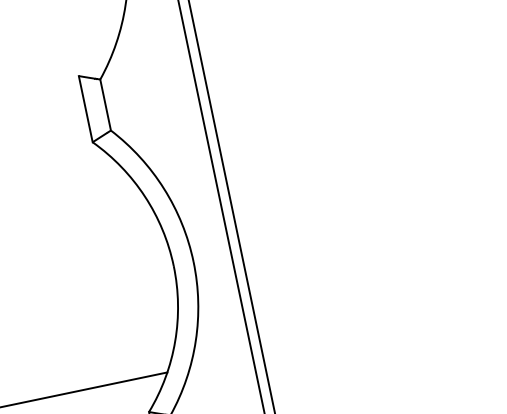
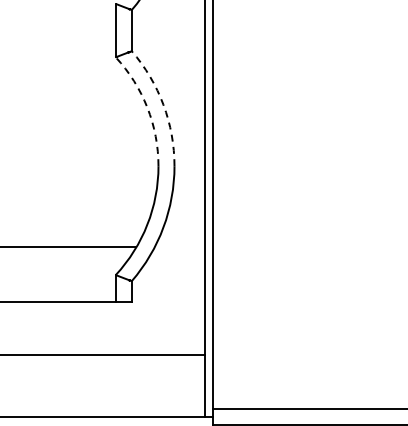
arc: (164, 188) -> (163, 104), solid -> dashed
arc: (144, 196) -> (147, 107), solid -> dashed

